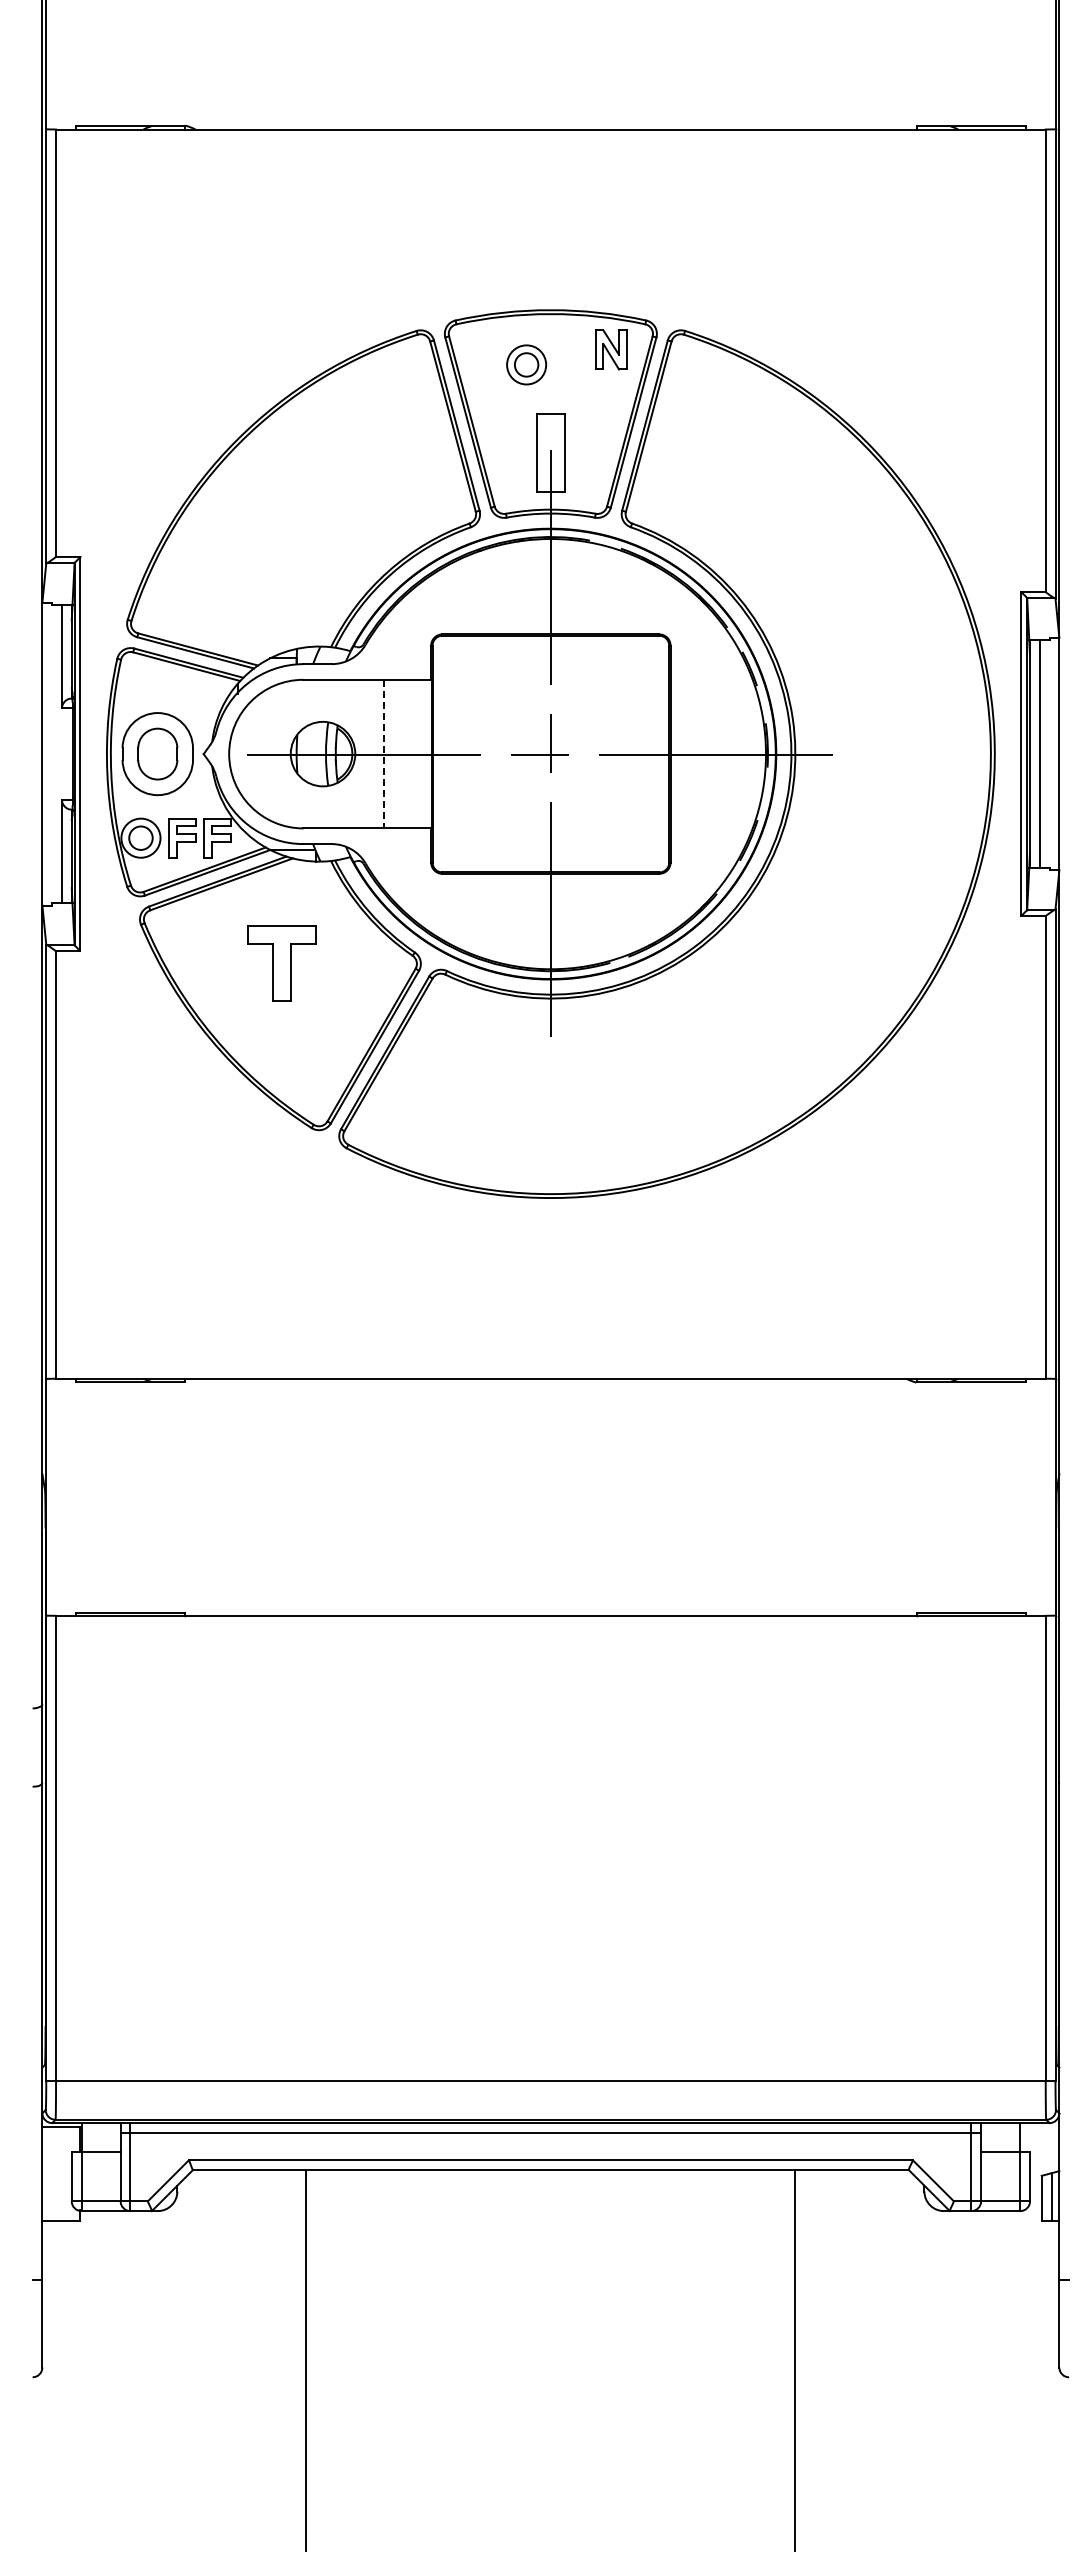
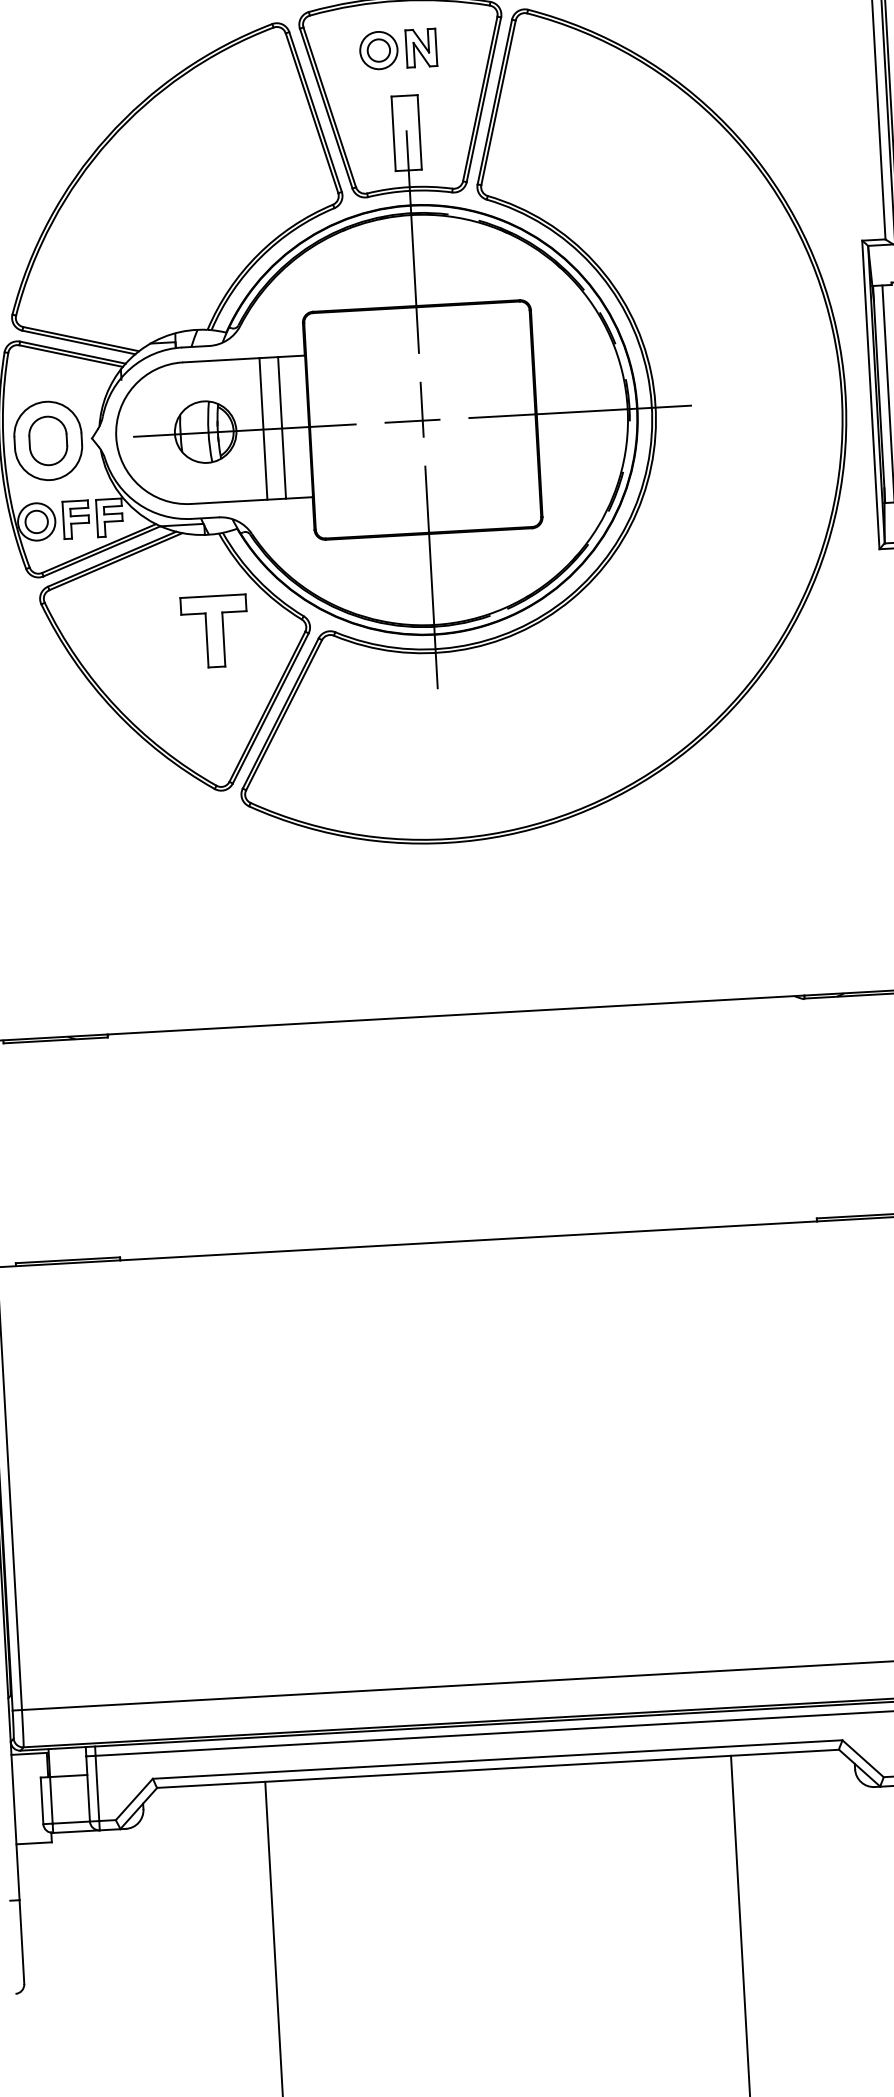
part: (611, 349) -> (421, 47), moved
line: (403, 753) -> (282, 427), added
line: (383, 754) -> (263, 429), dashed -> solid
part: (281, 963) -> (214, 631), moved

